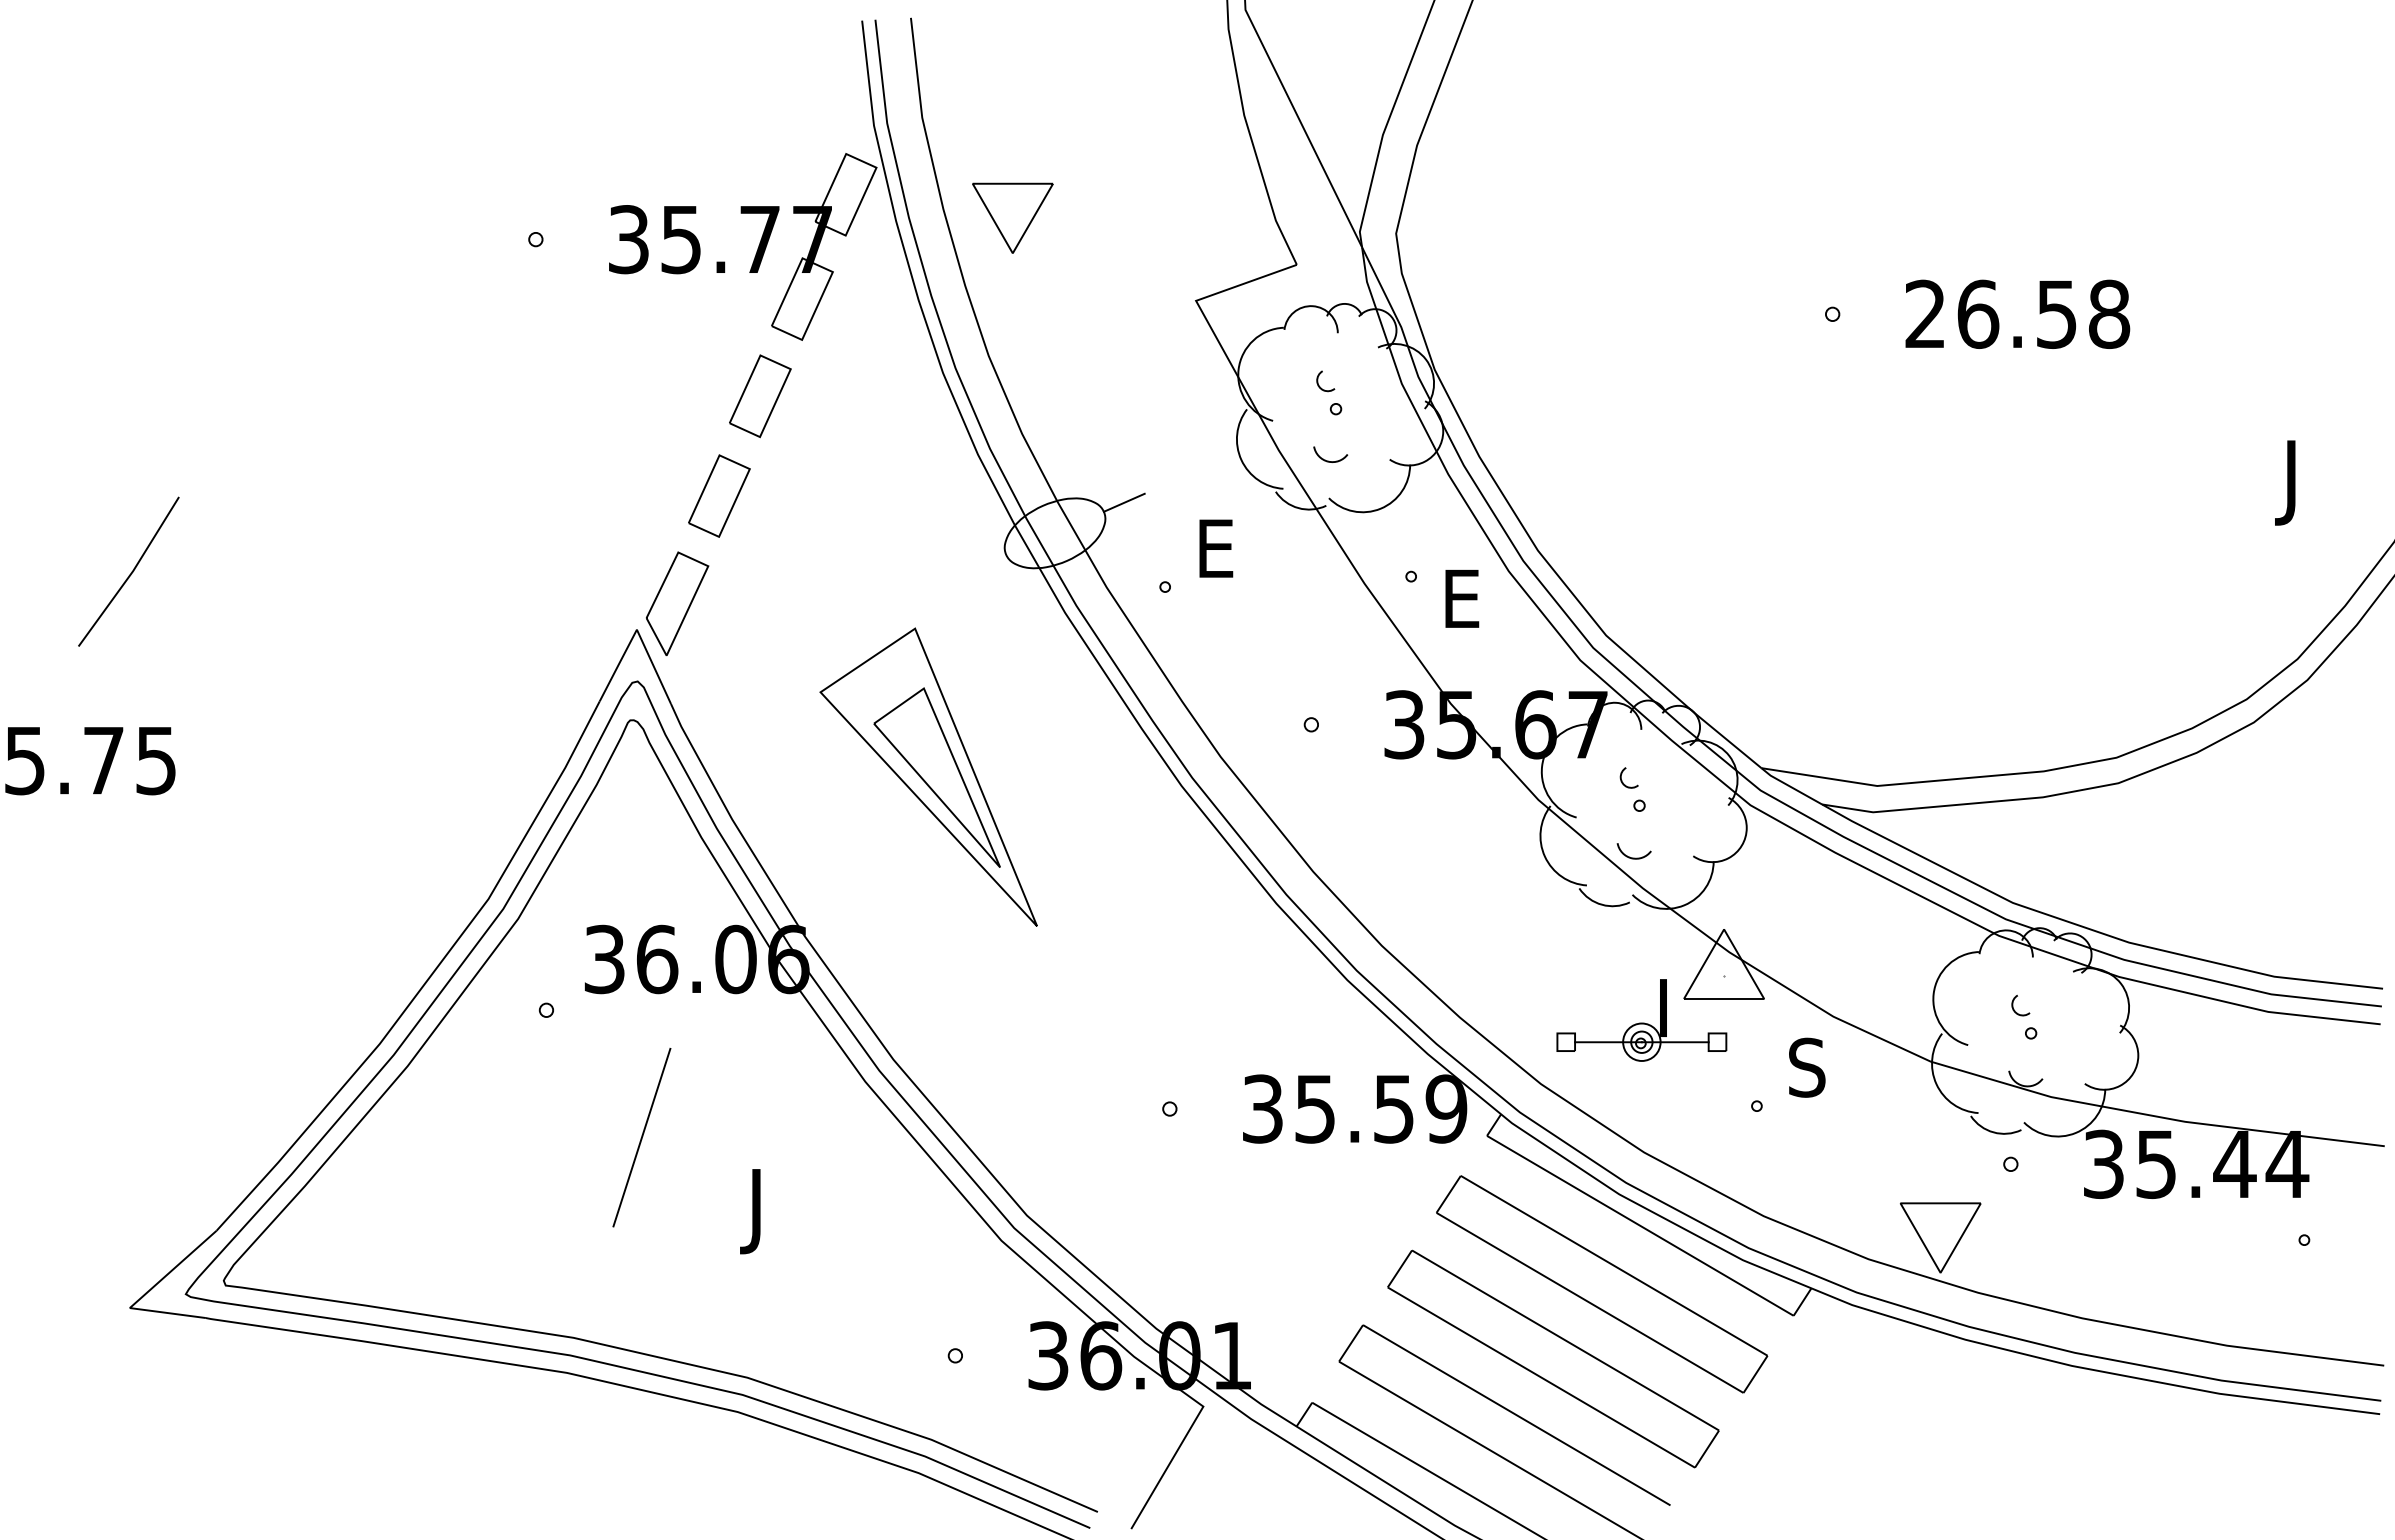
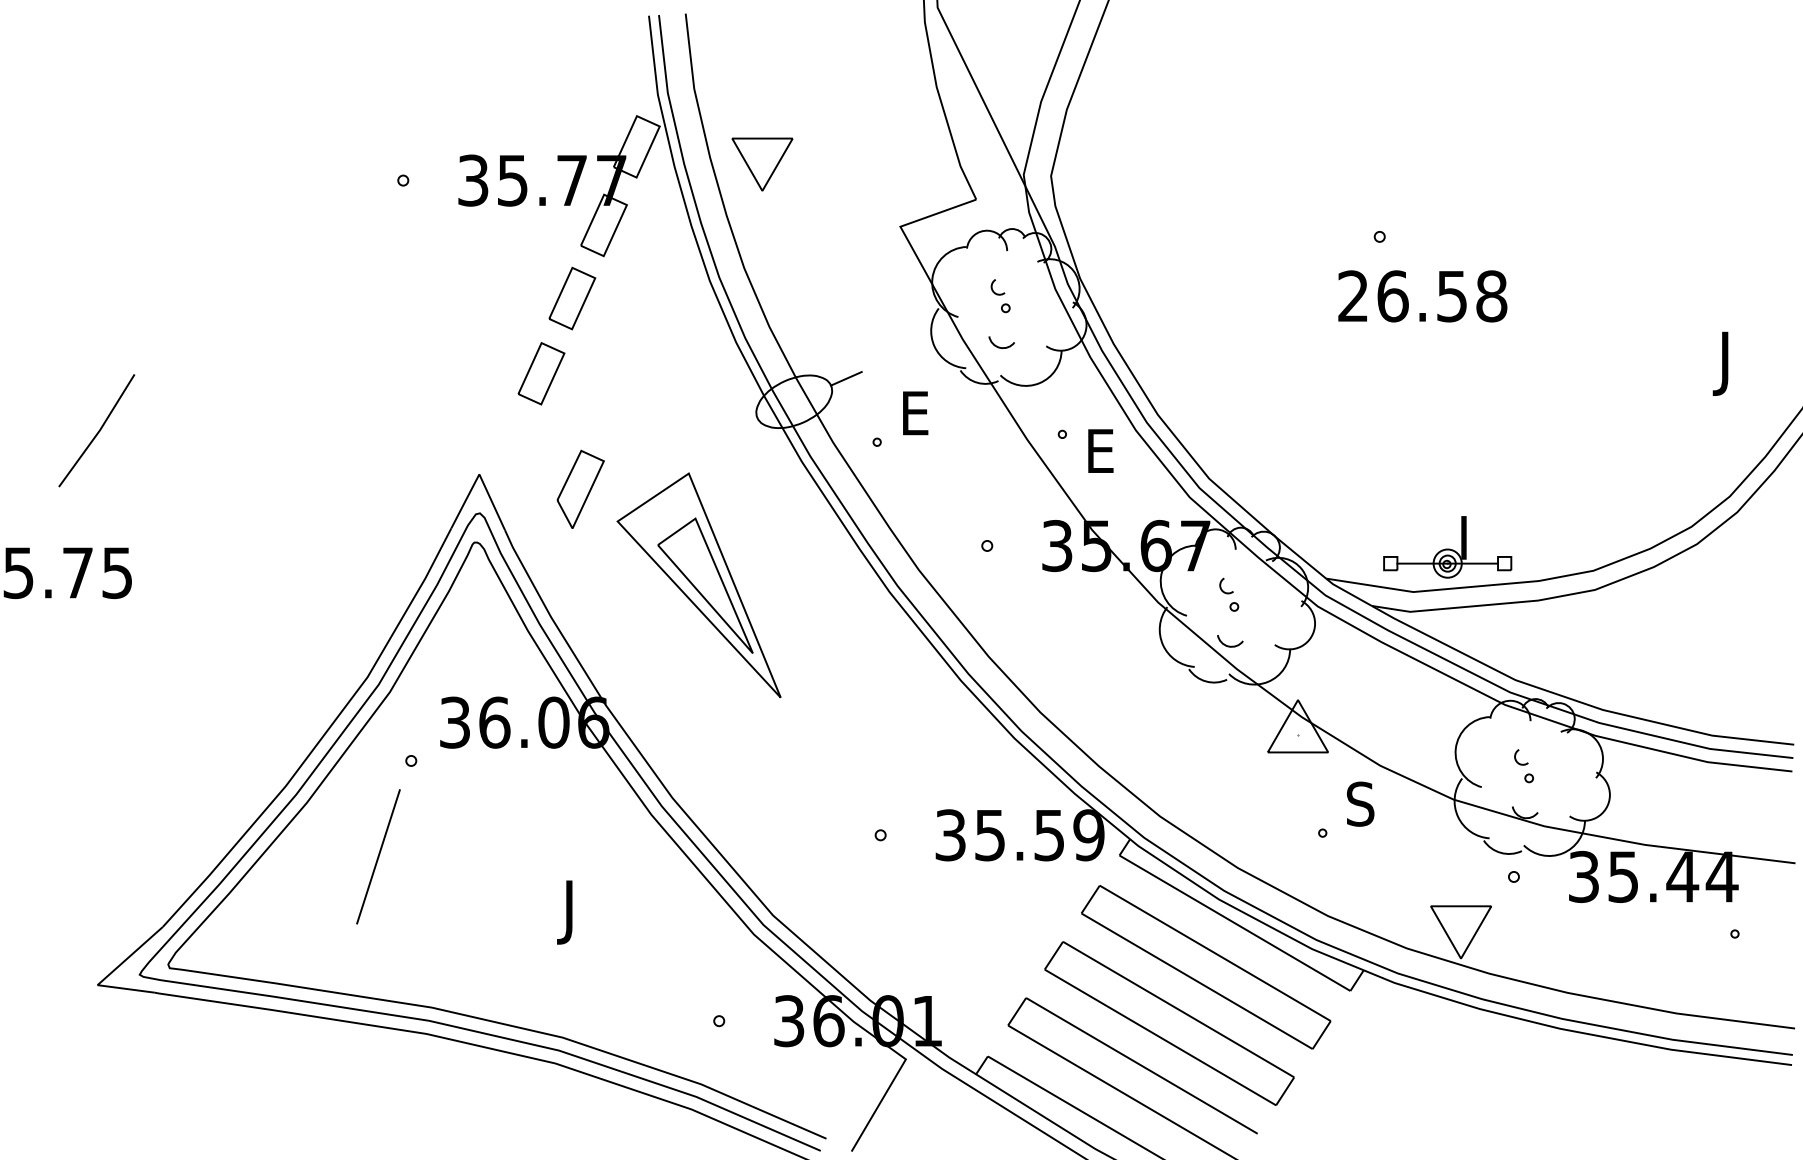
text: (2017, 313) -> (1422, 295), moved
part: (677, 603) -> (580, 489), moved
part: (1641, 1020) -> (1447, 547), moved
line: (641, 1137) -> (378, 856), moved

